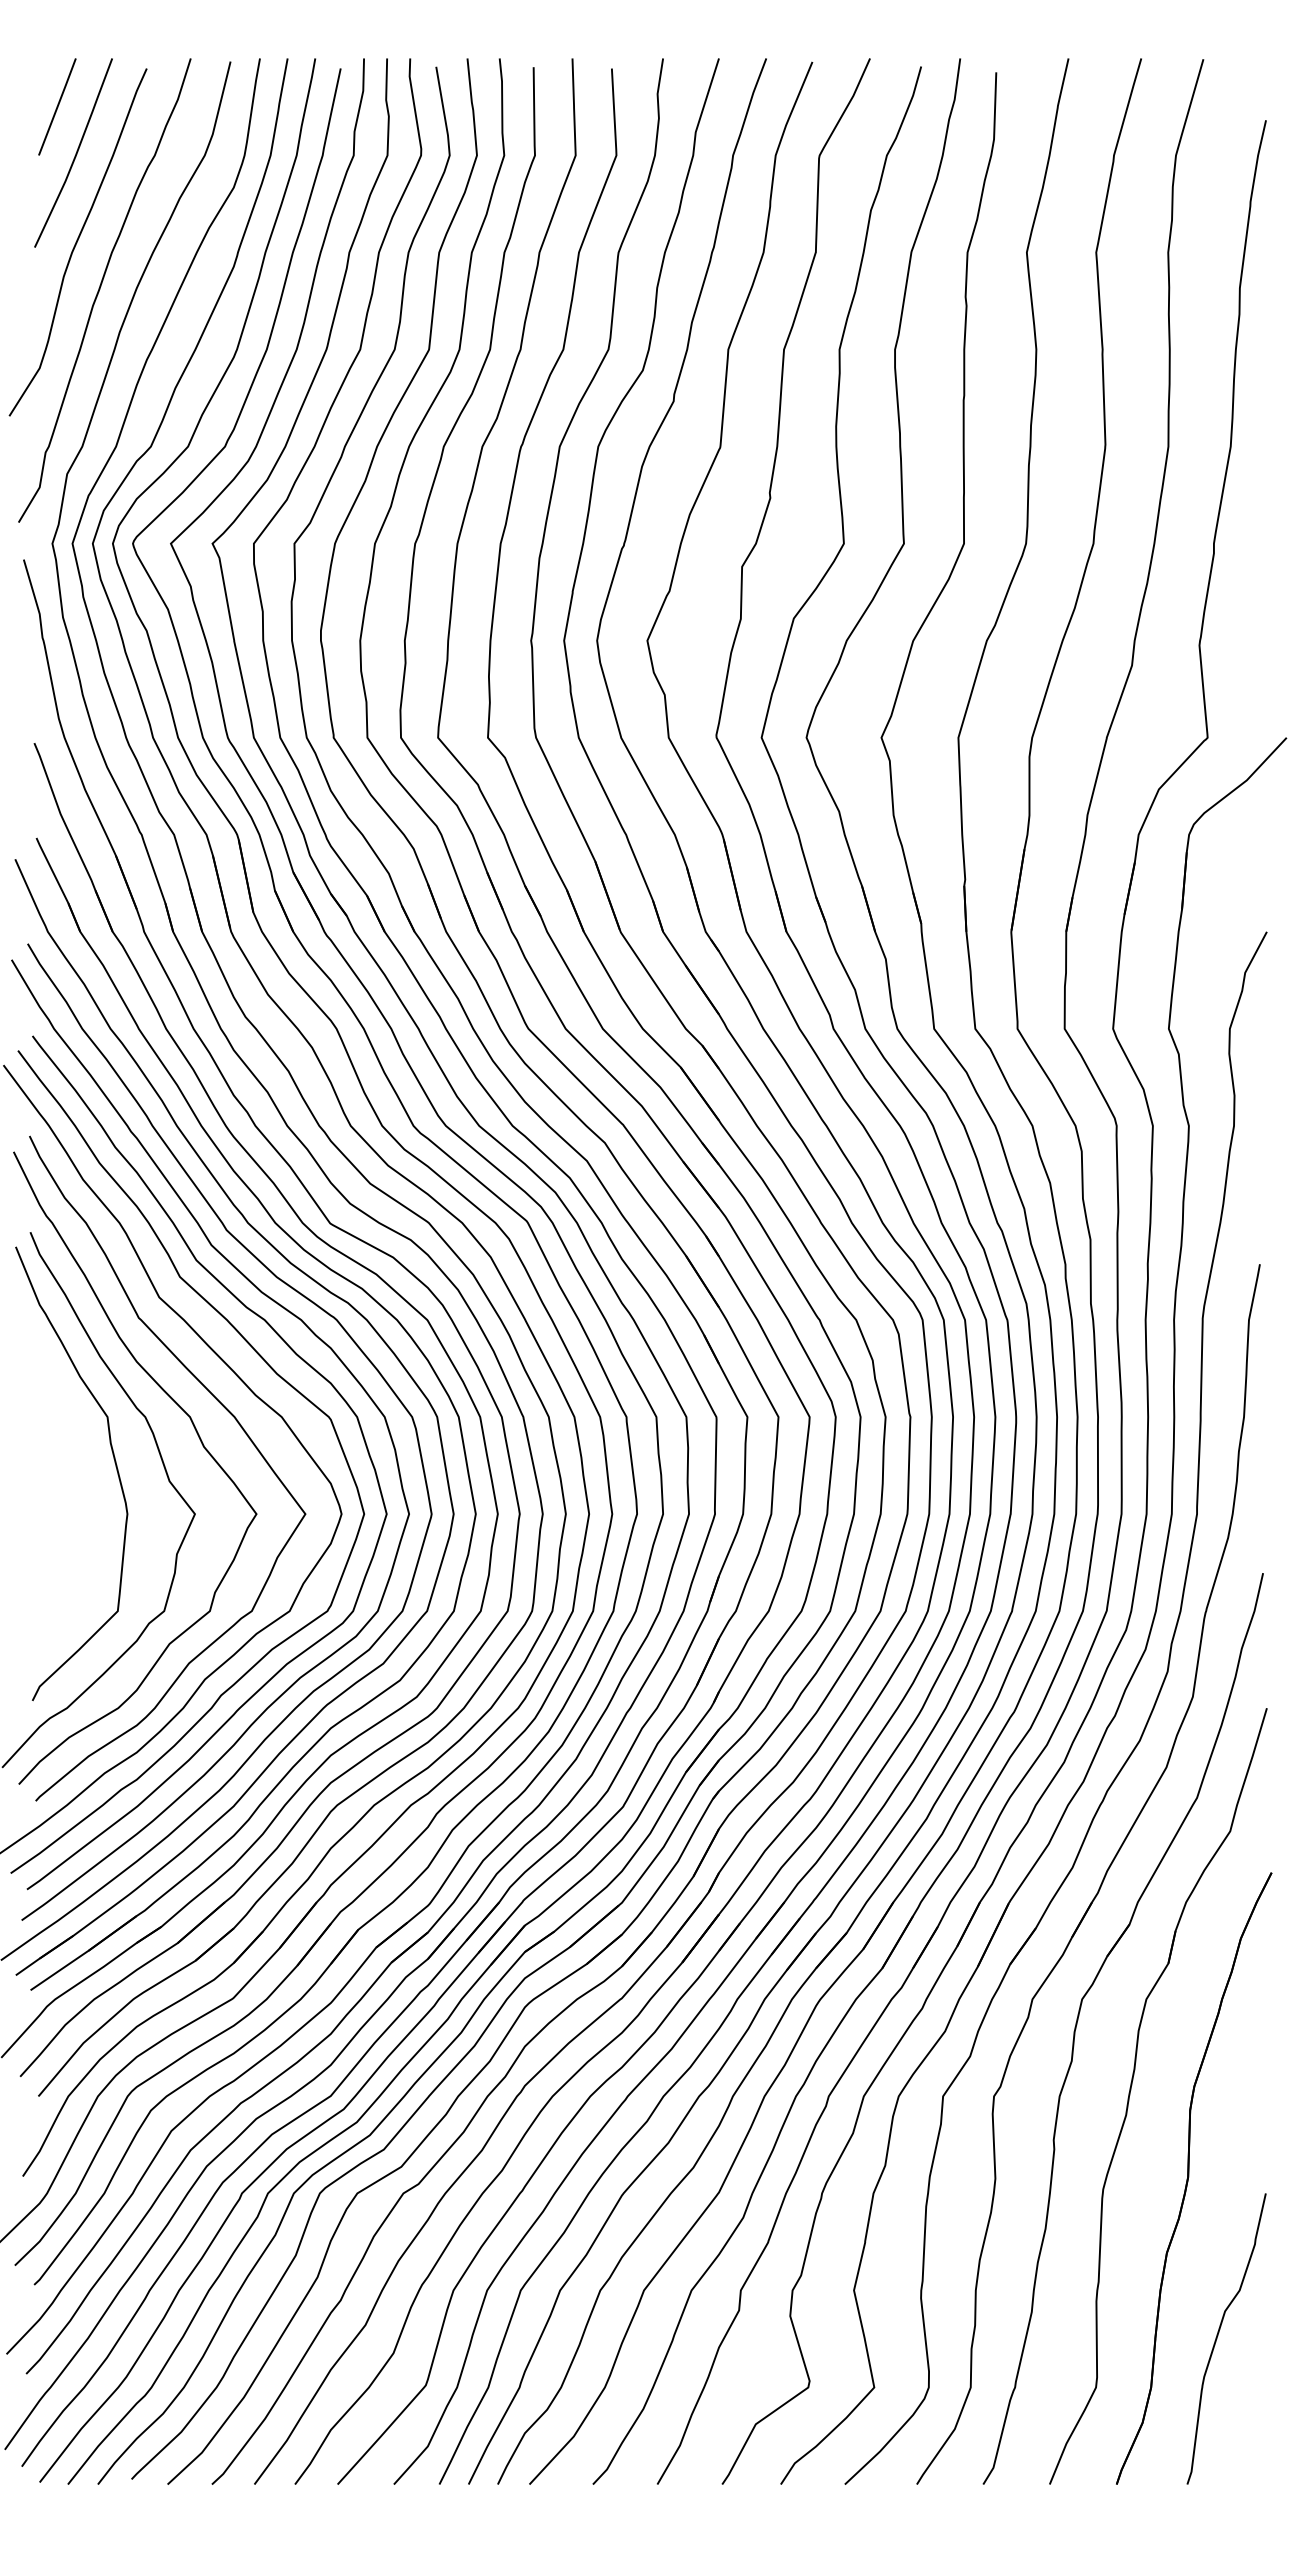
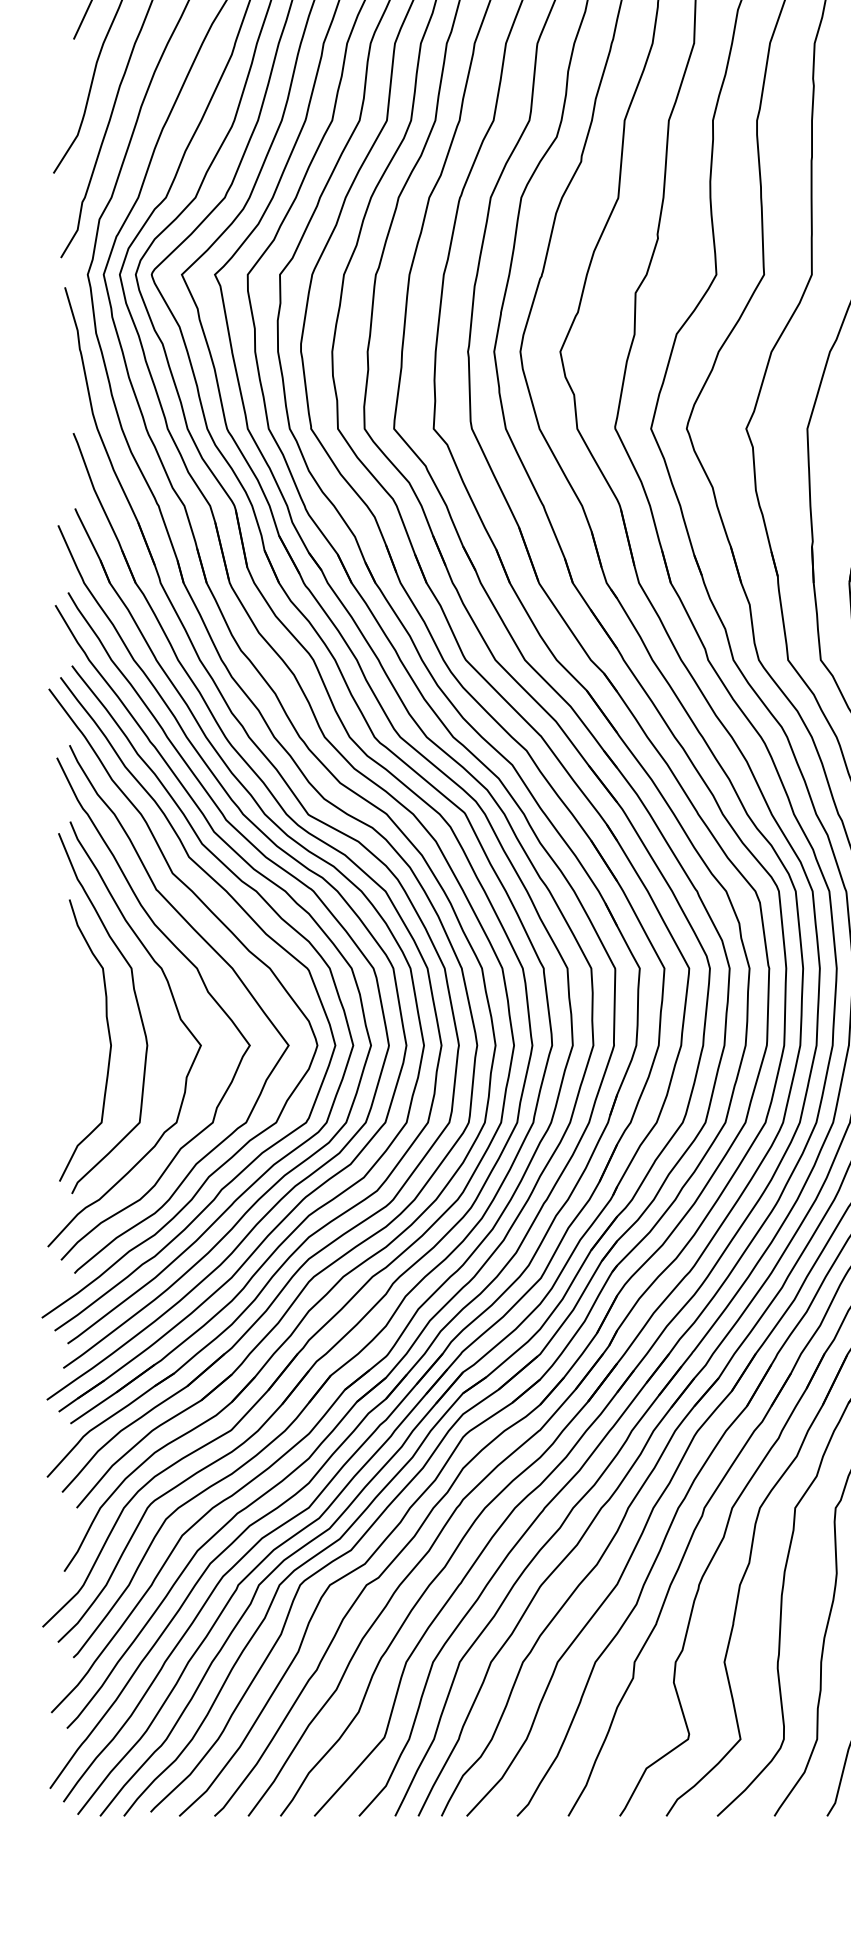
curve: (78, 1500) -> (108, 1034), added

